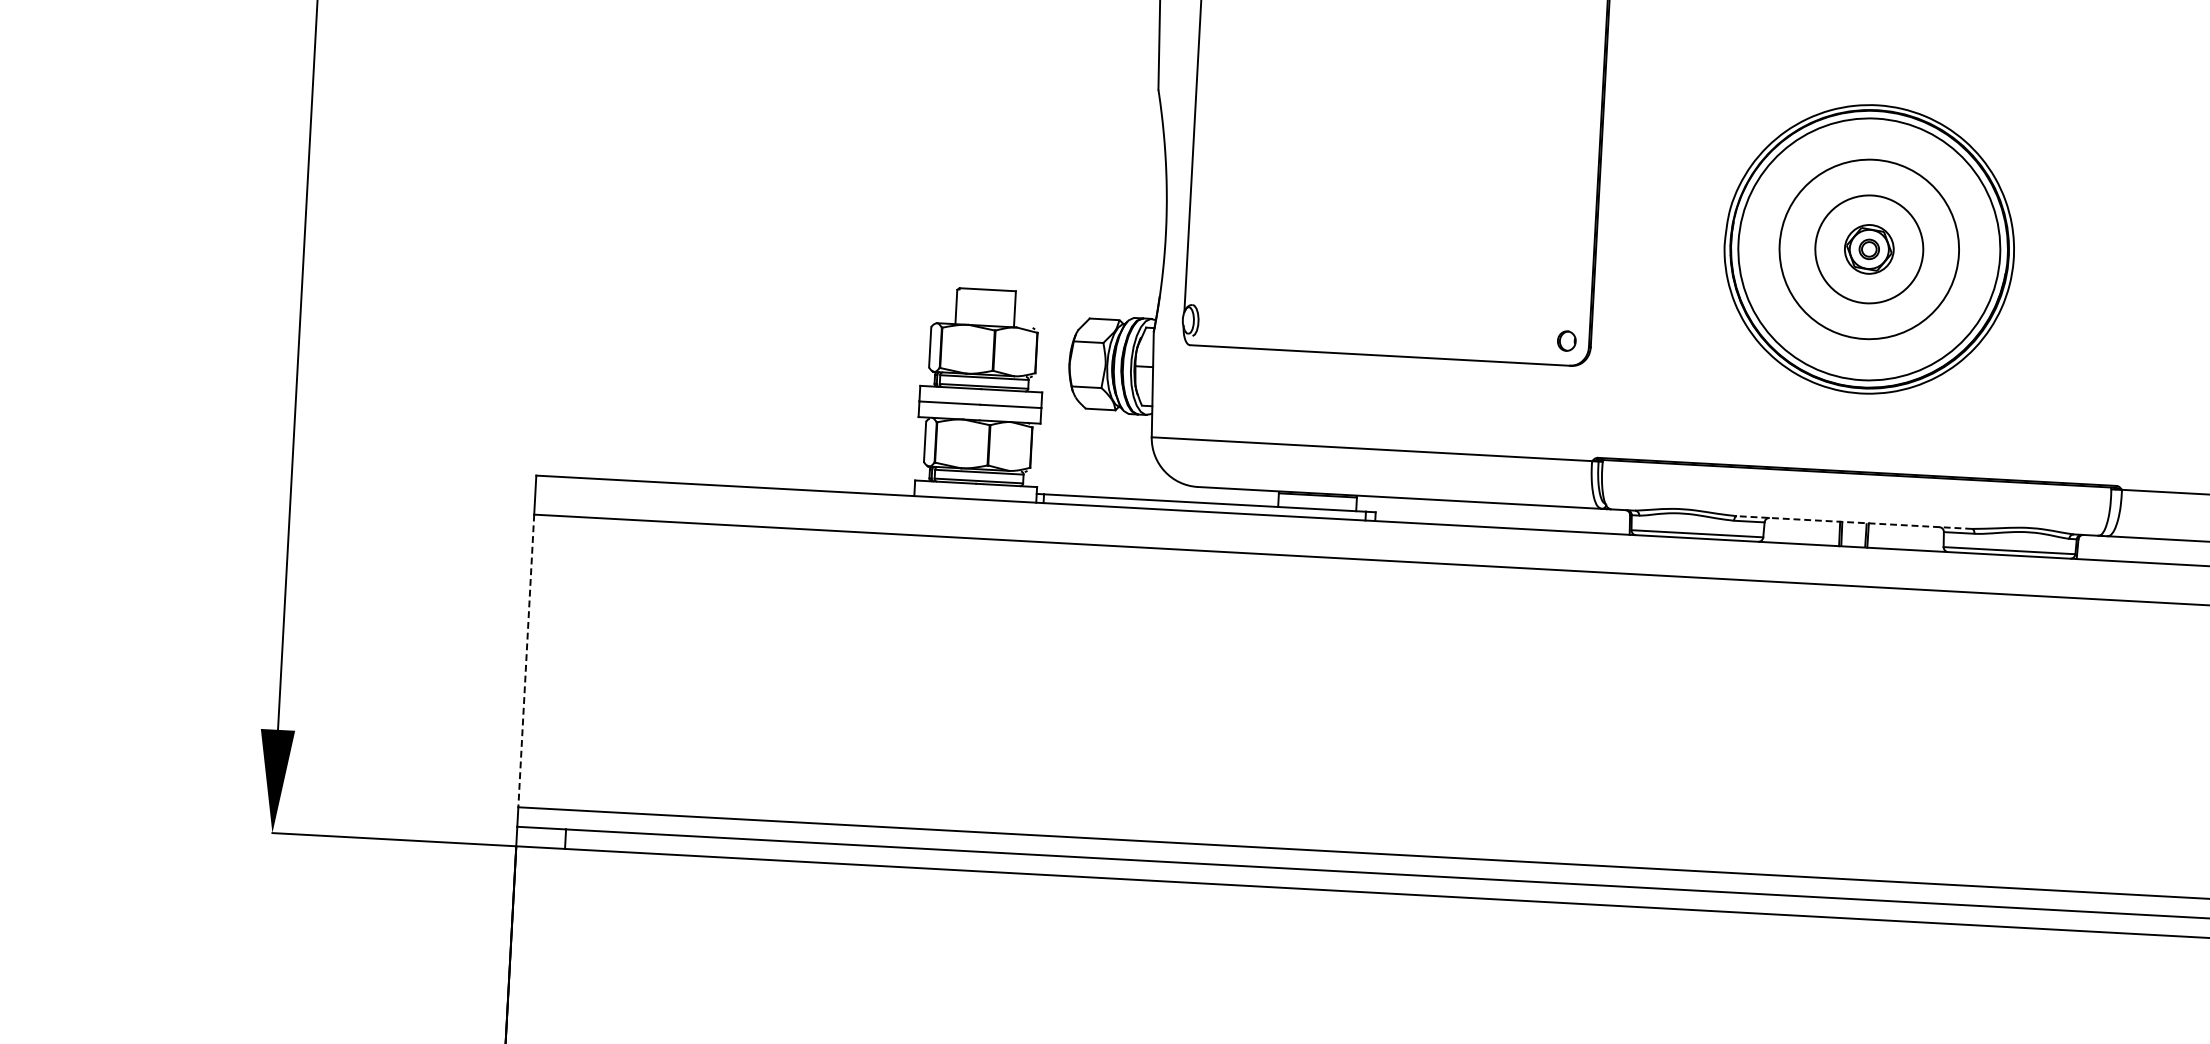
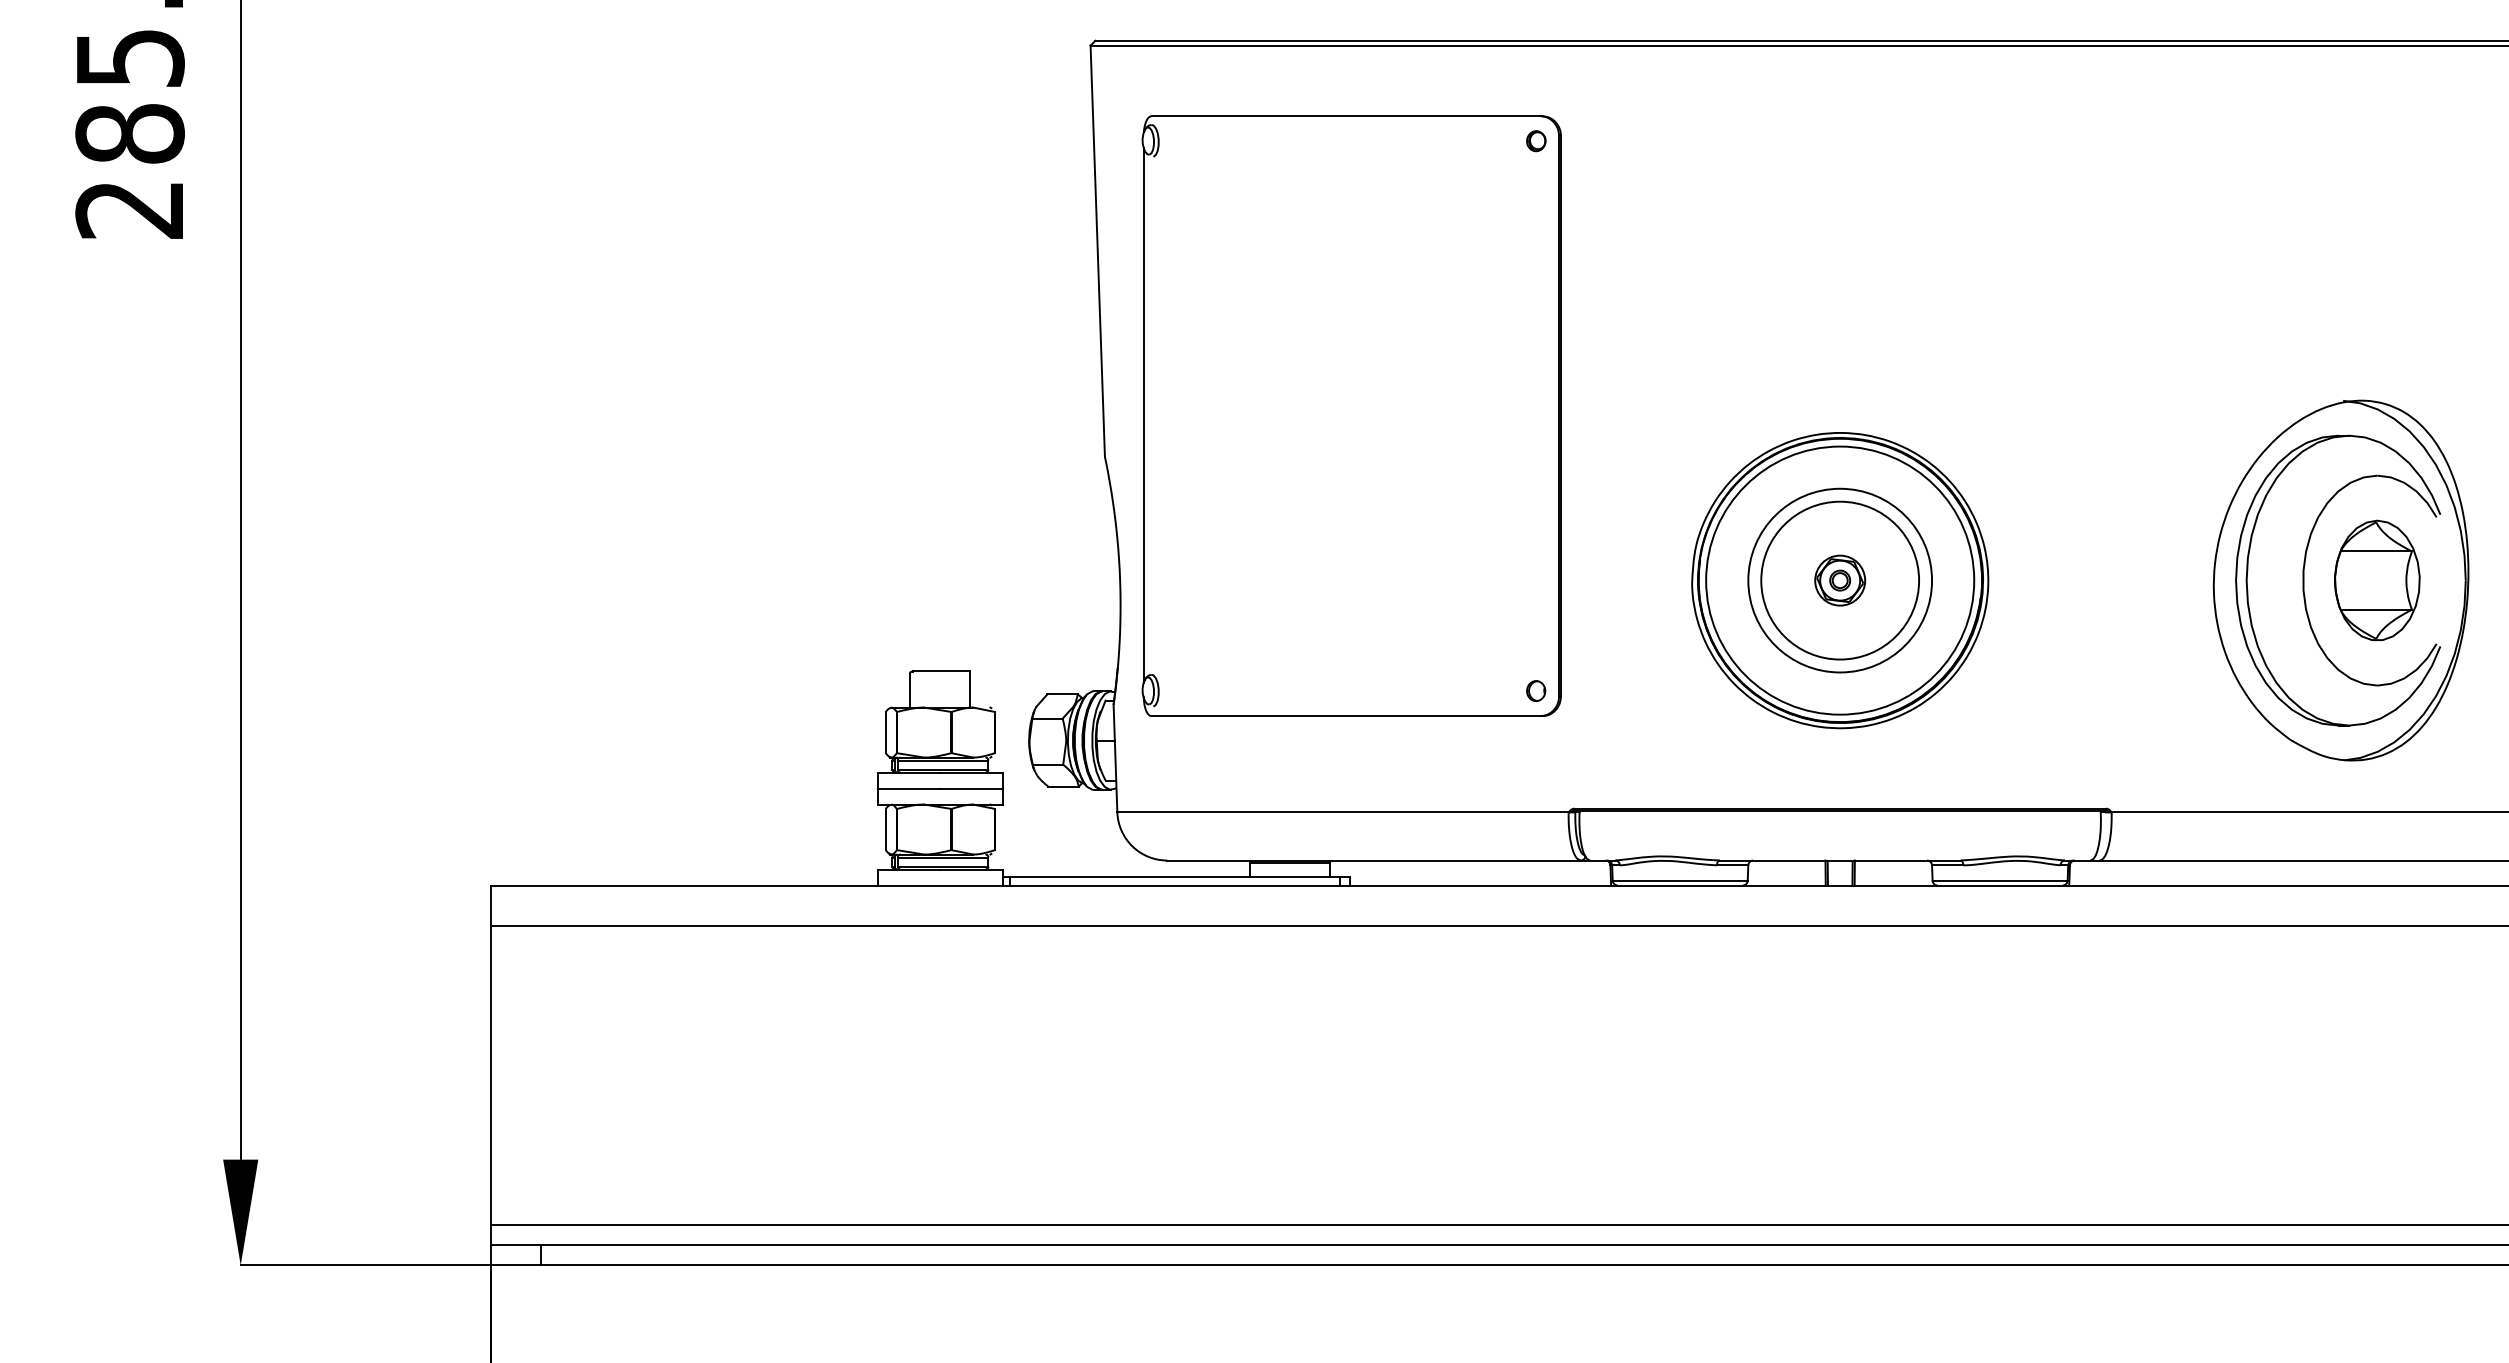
circle: (1869, 249) -> (1840, 580), size x1.43
line: (1853, 522) -> (1839, 860), dashed -> solid
line: (526, 660) -> (490, 1075), dashed -> solid

